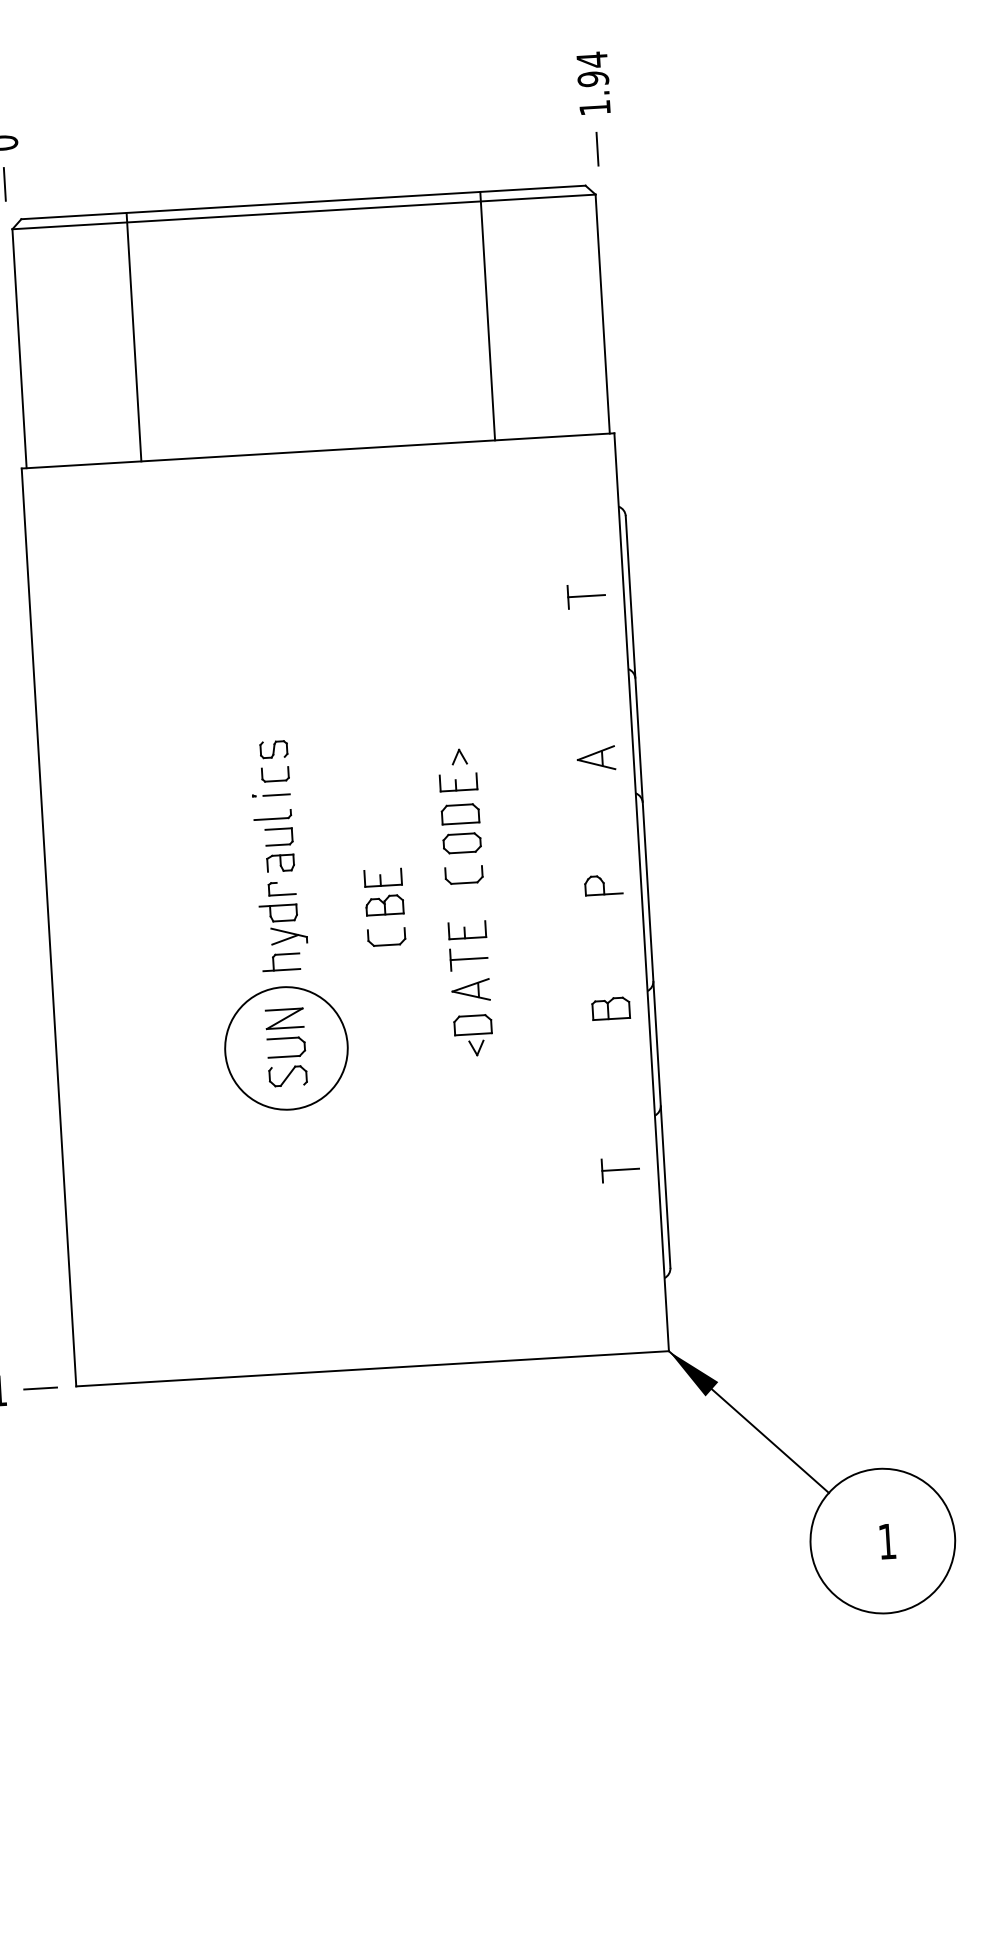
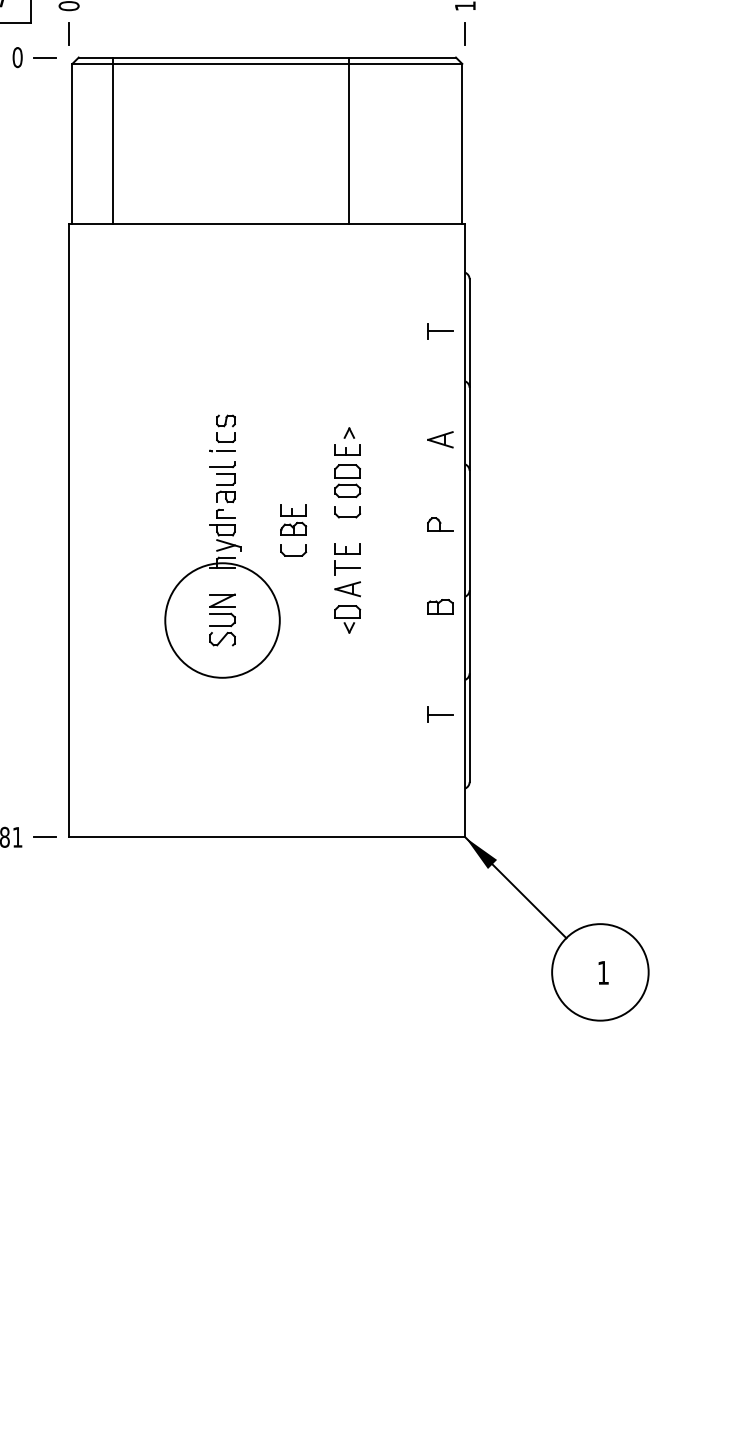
line: (487, 315) -> (348, 140), moved
line: (134, 336) -> (113, 140), moved
circle: (286, 1048) -> (222, 620), size x1.4

